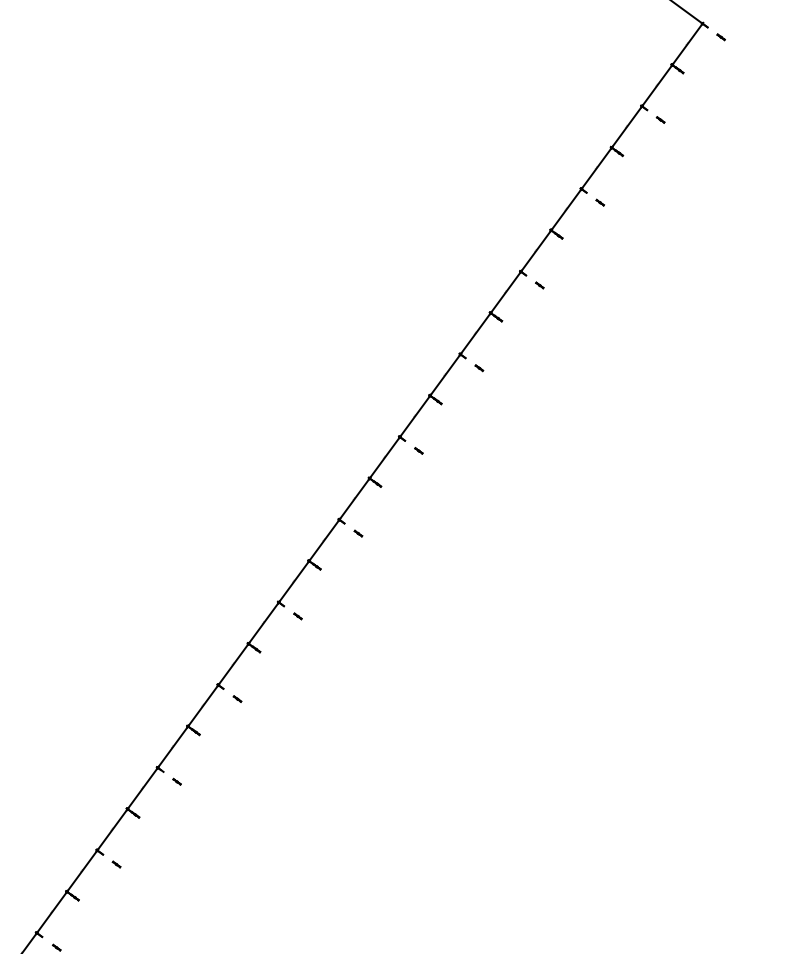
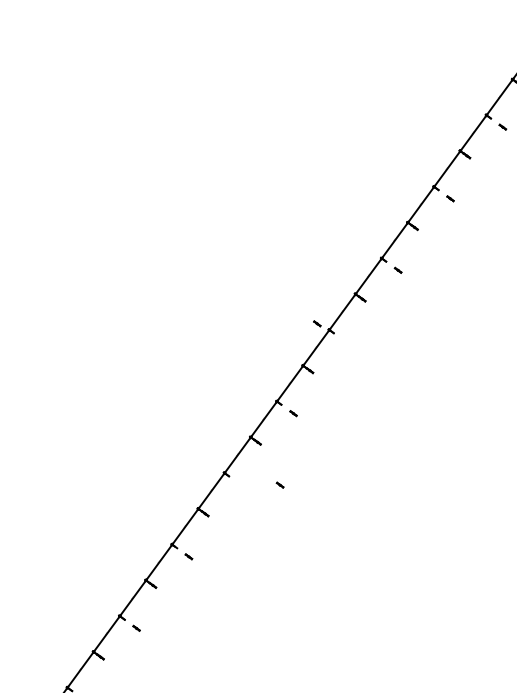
part: (358, 533) -> (317, 323), moved
part: (237, 698) -> (280, 484), moved

